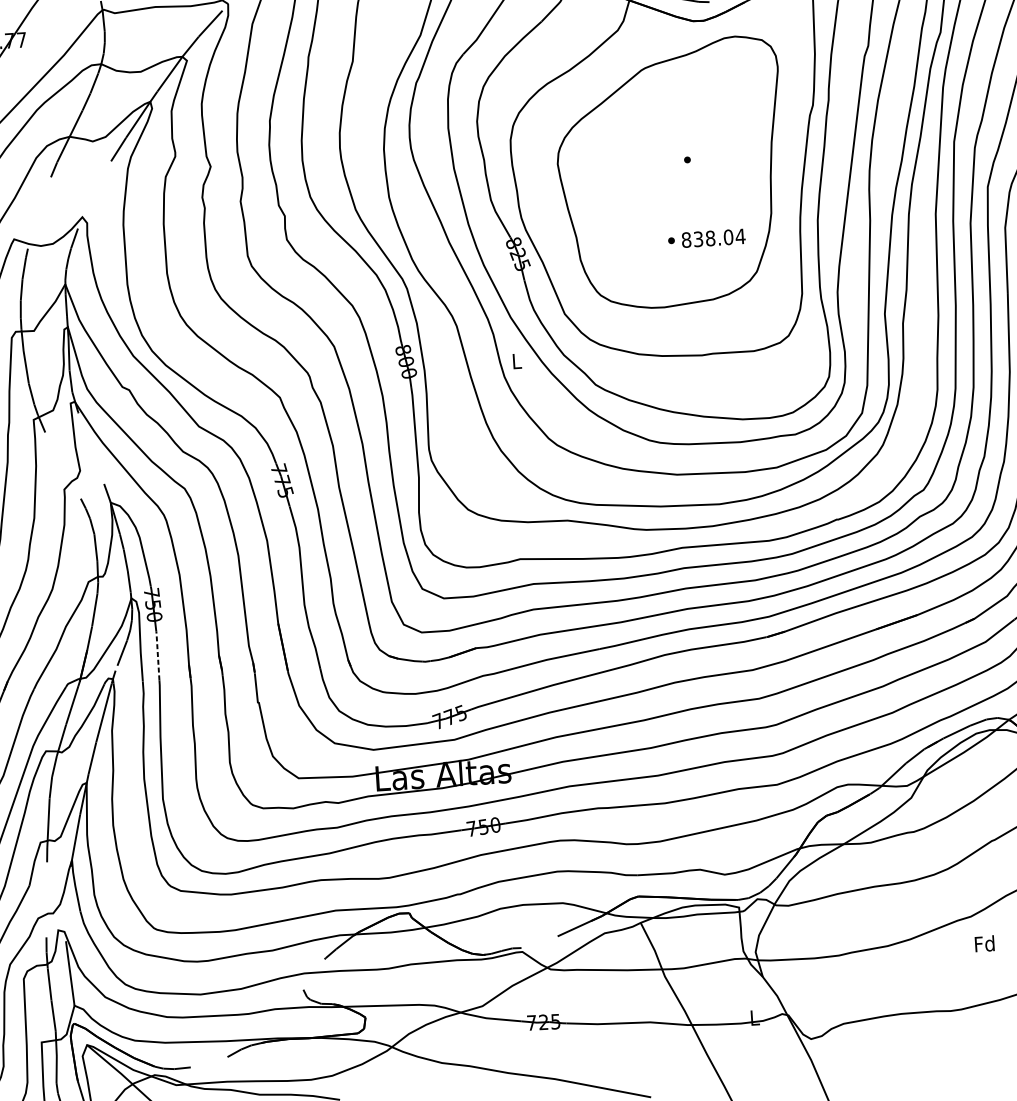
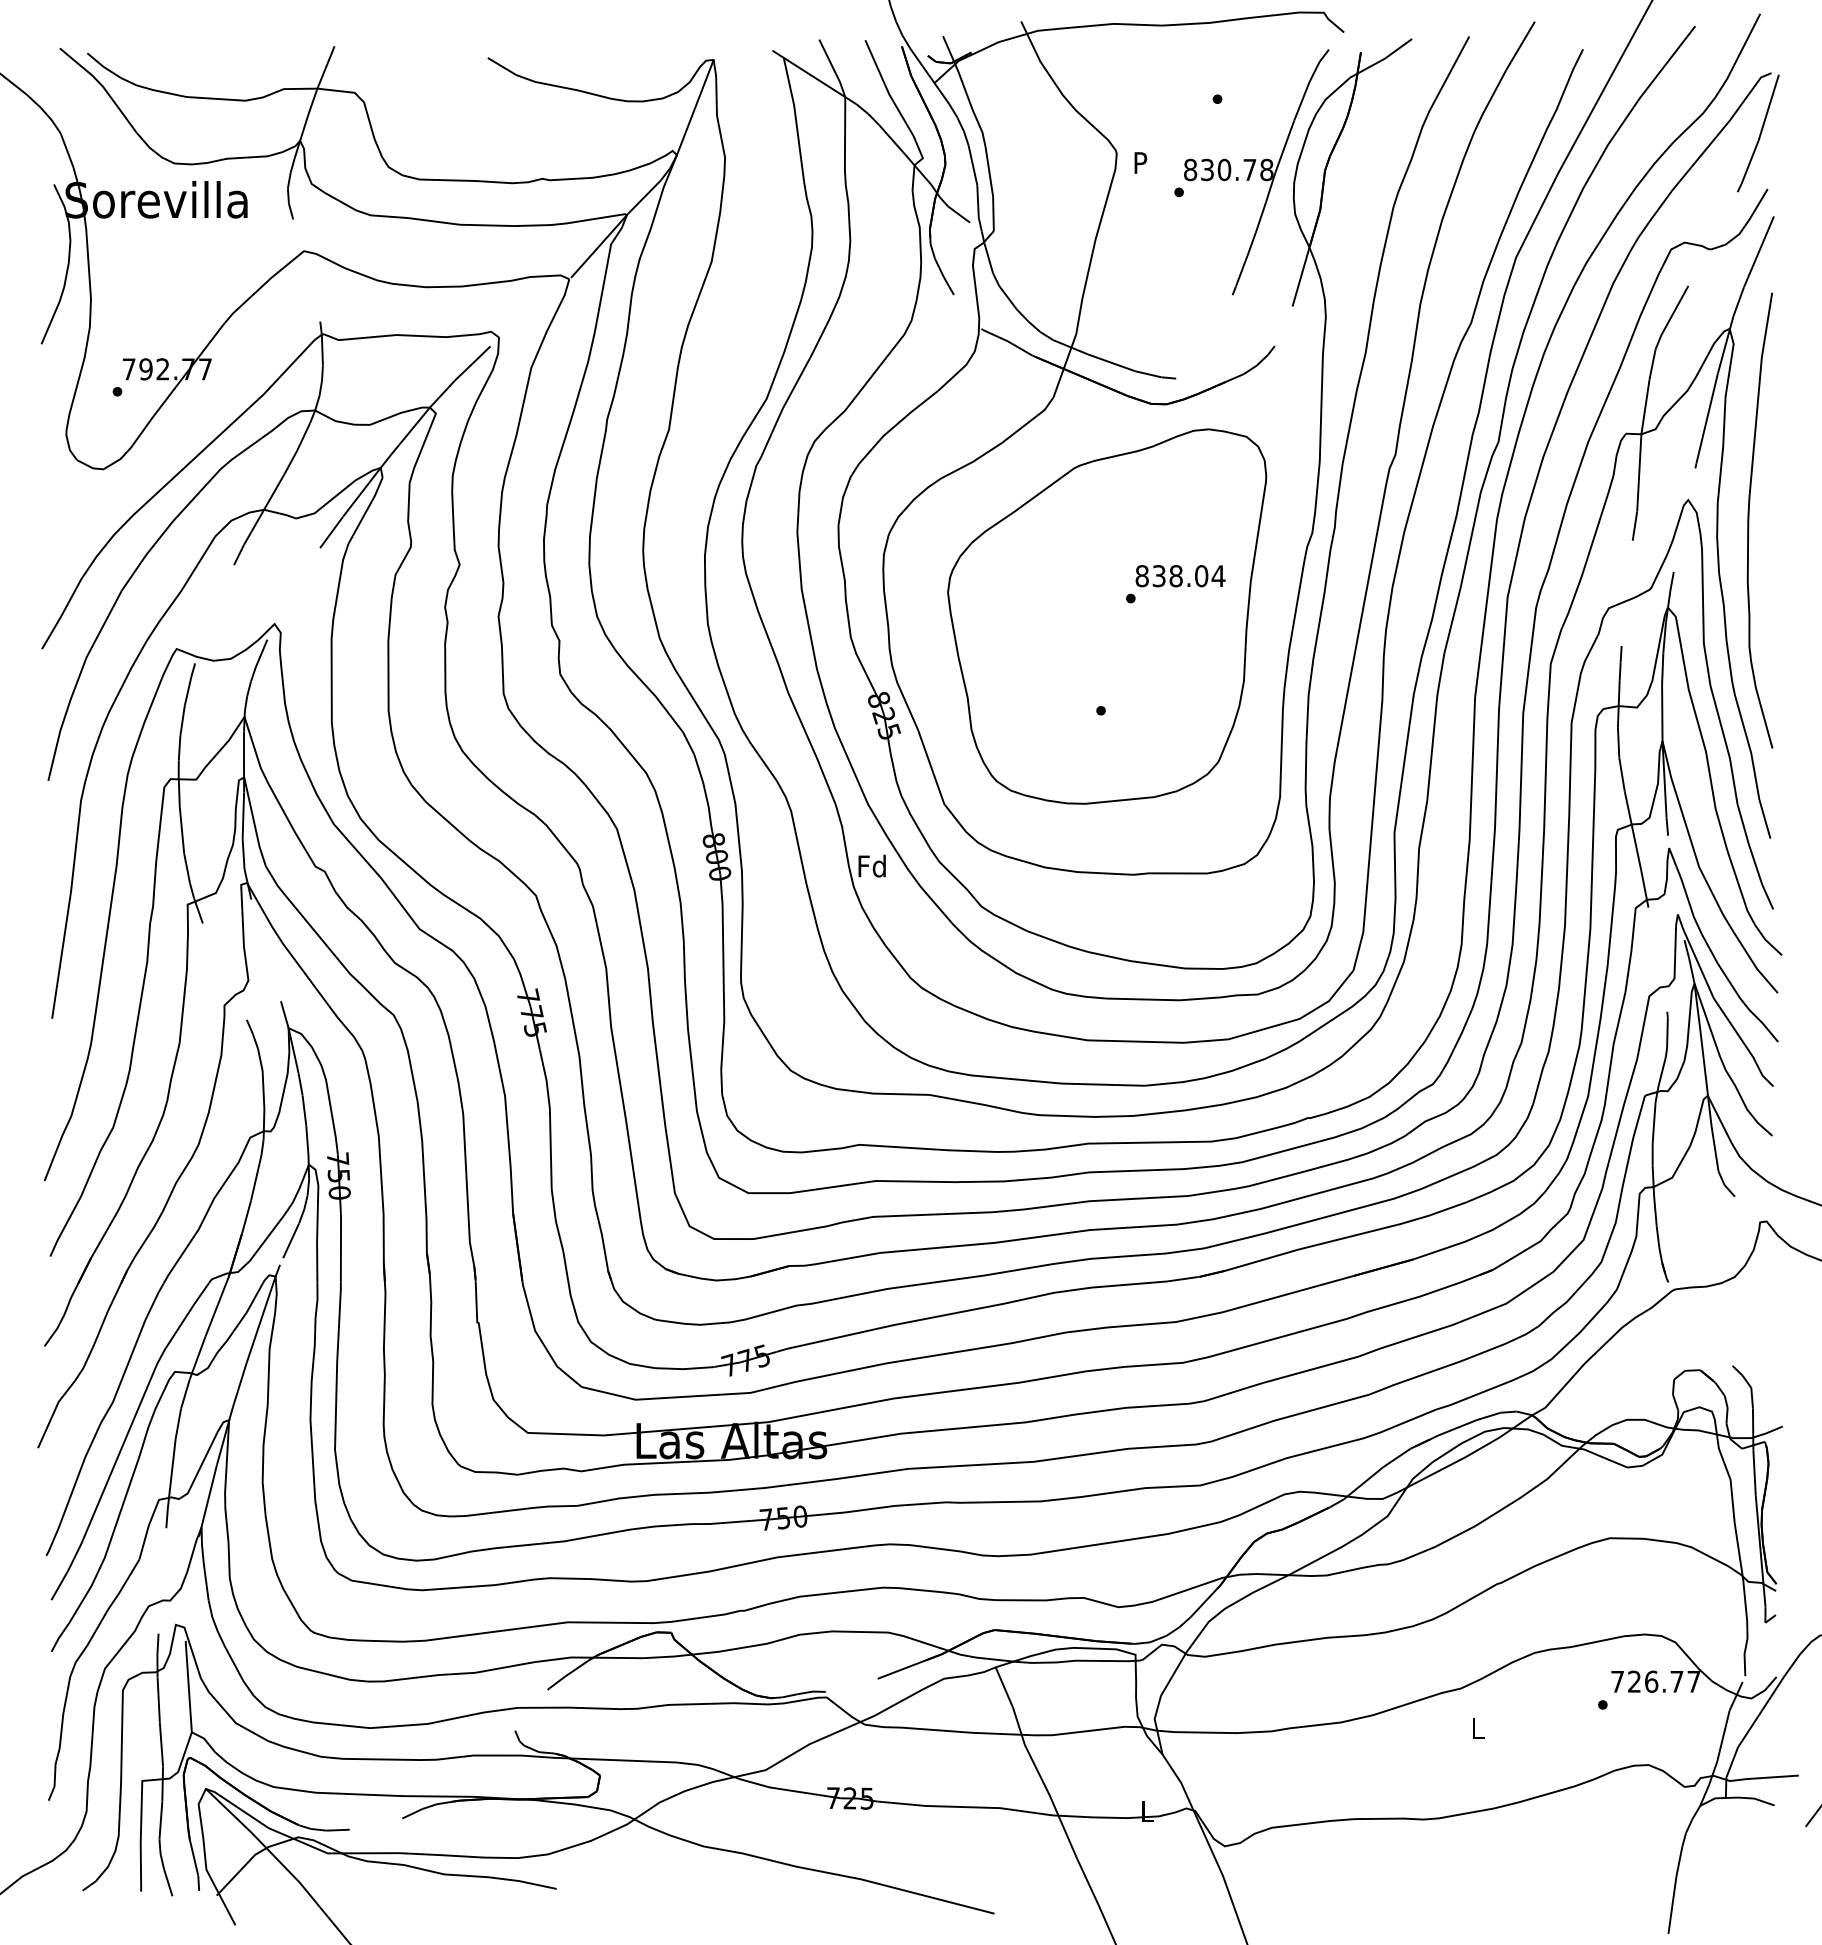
text: (713, 238) -> (1180, 576), moved
text: (516, 360) -> (871, 865), L -> Fd
line: (157, 654) -> (340, 1246), dashed -> solid
text: (984, 943) -> (1477, 1727), Fd -> L

